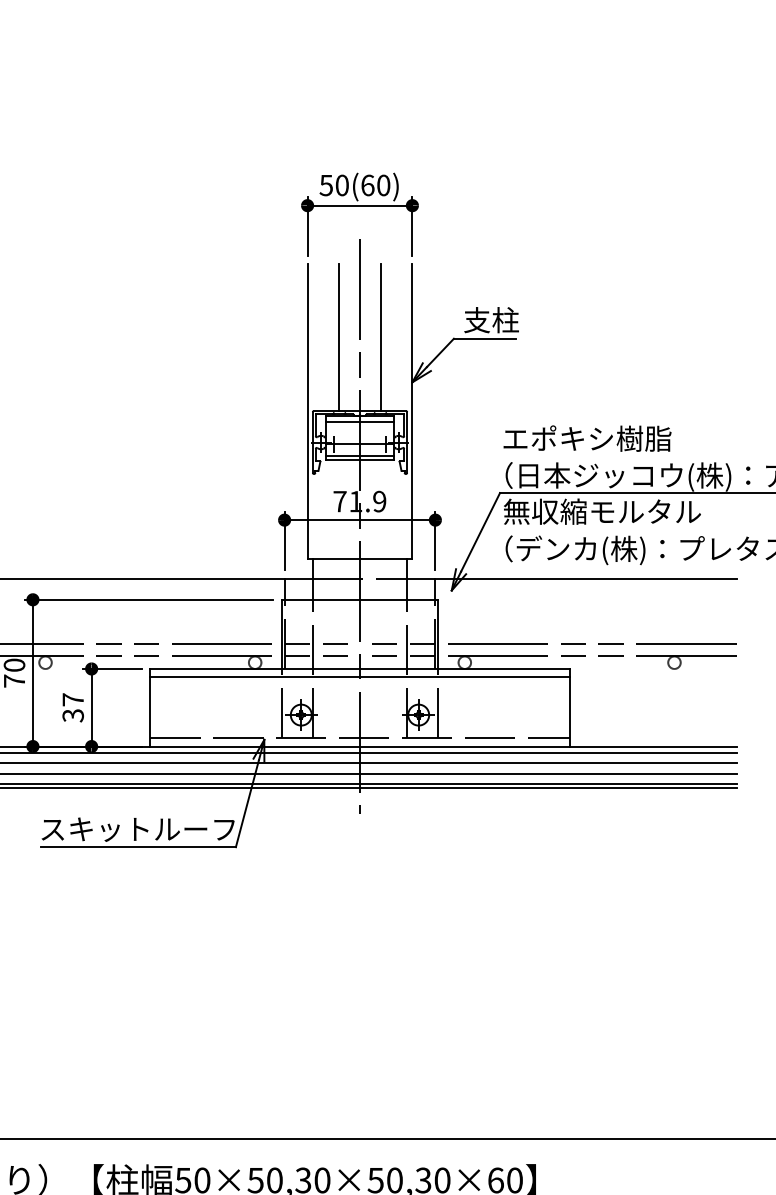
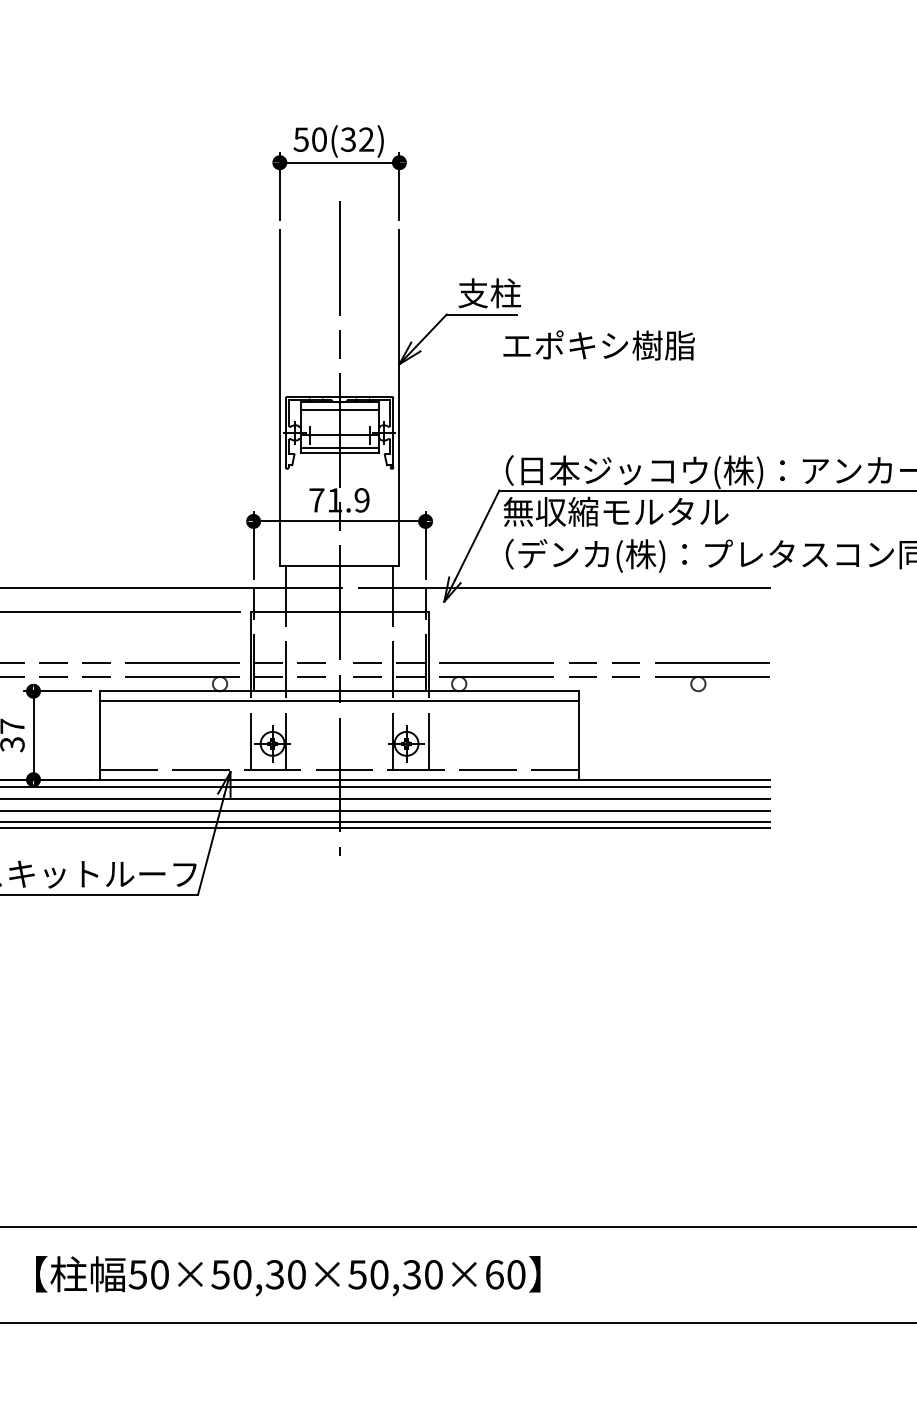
text: (375, 185) -> (357, 139), 50(60) -> 50(32)
line: (338, 337) -> (315, 313), removed
line: (380, 337) -> (363, 313), removed
text: (586, 438) -> (598, 345), moved

